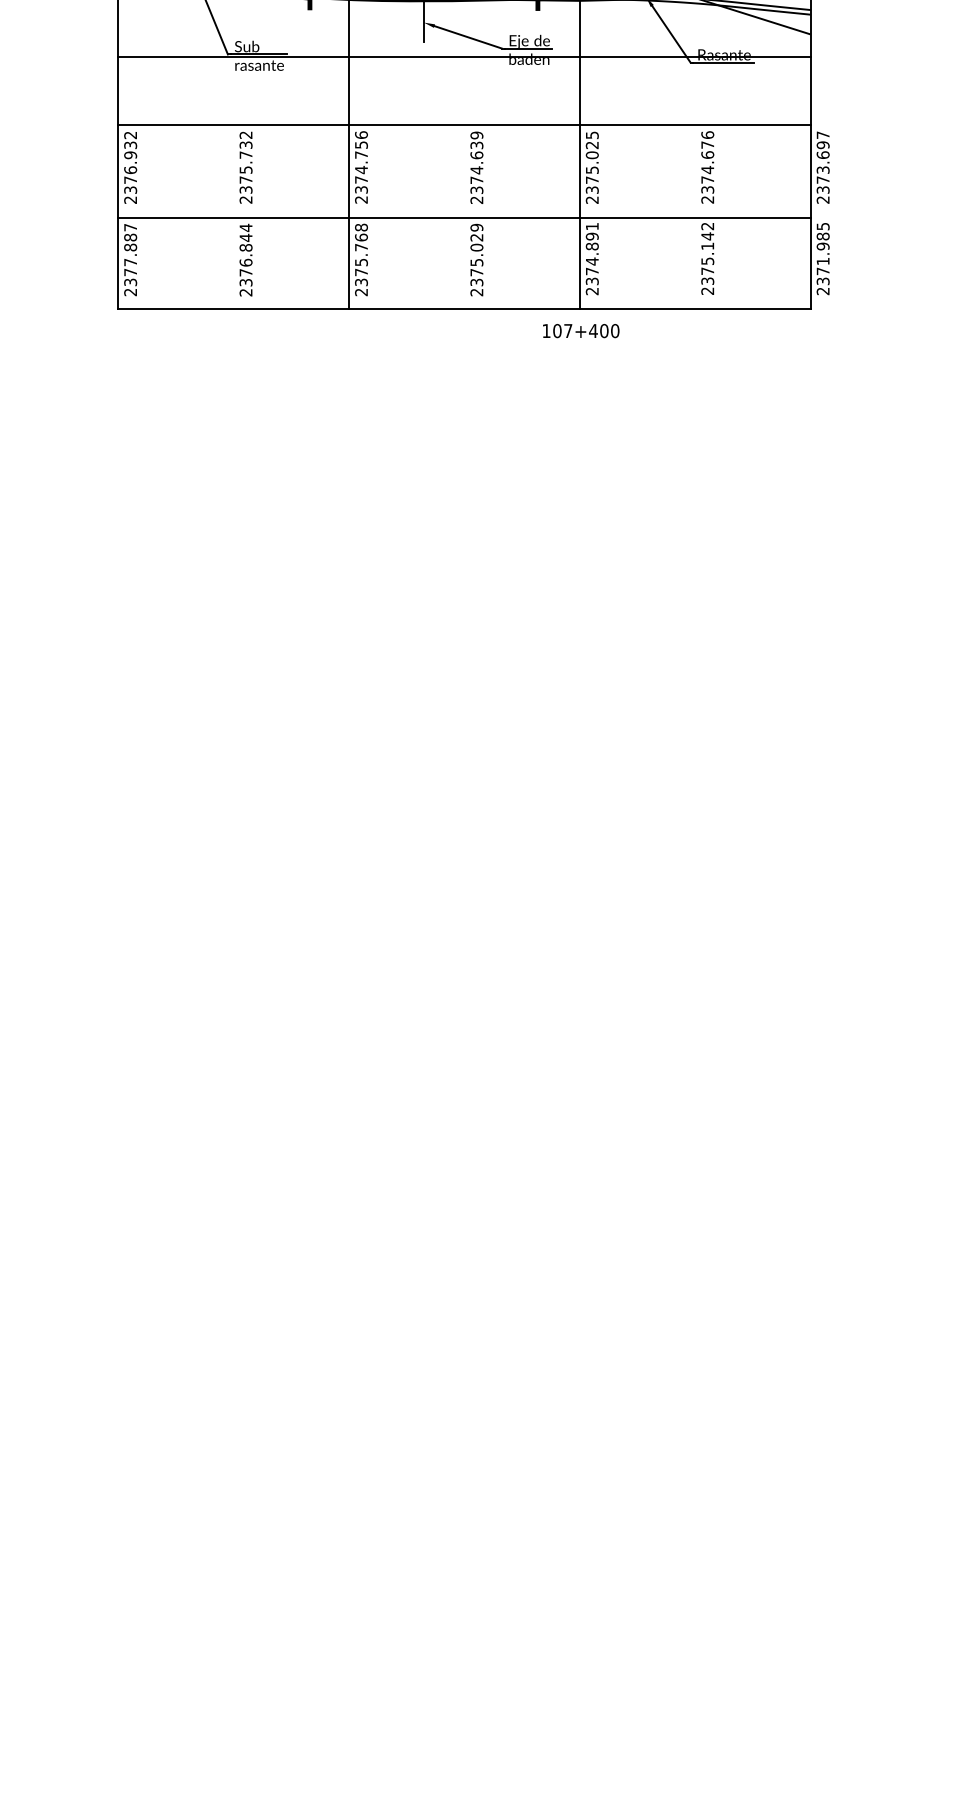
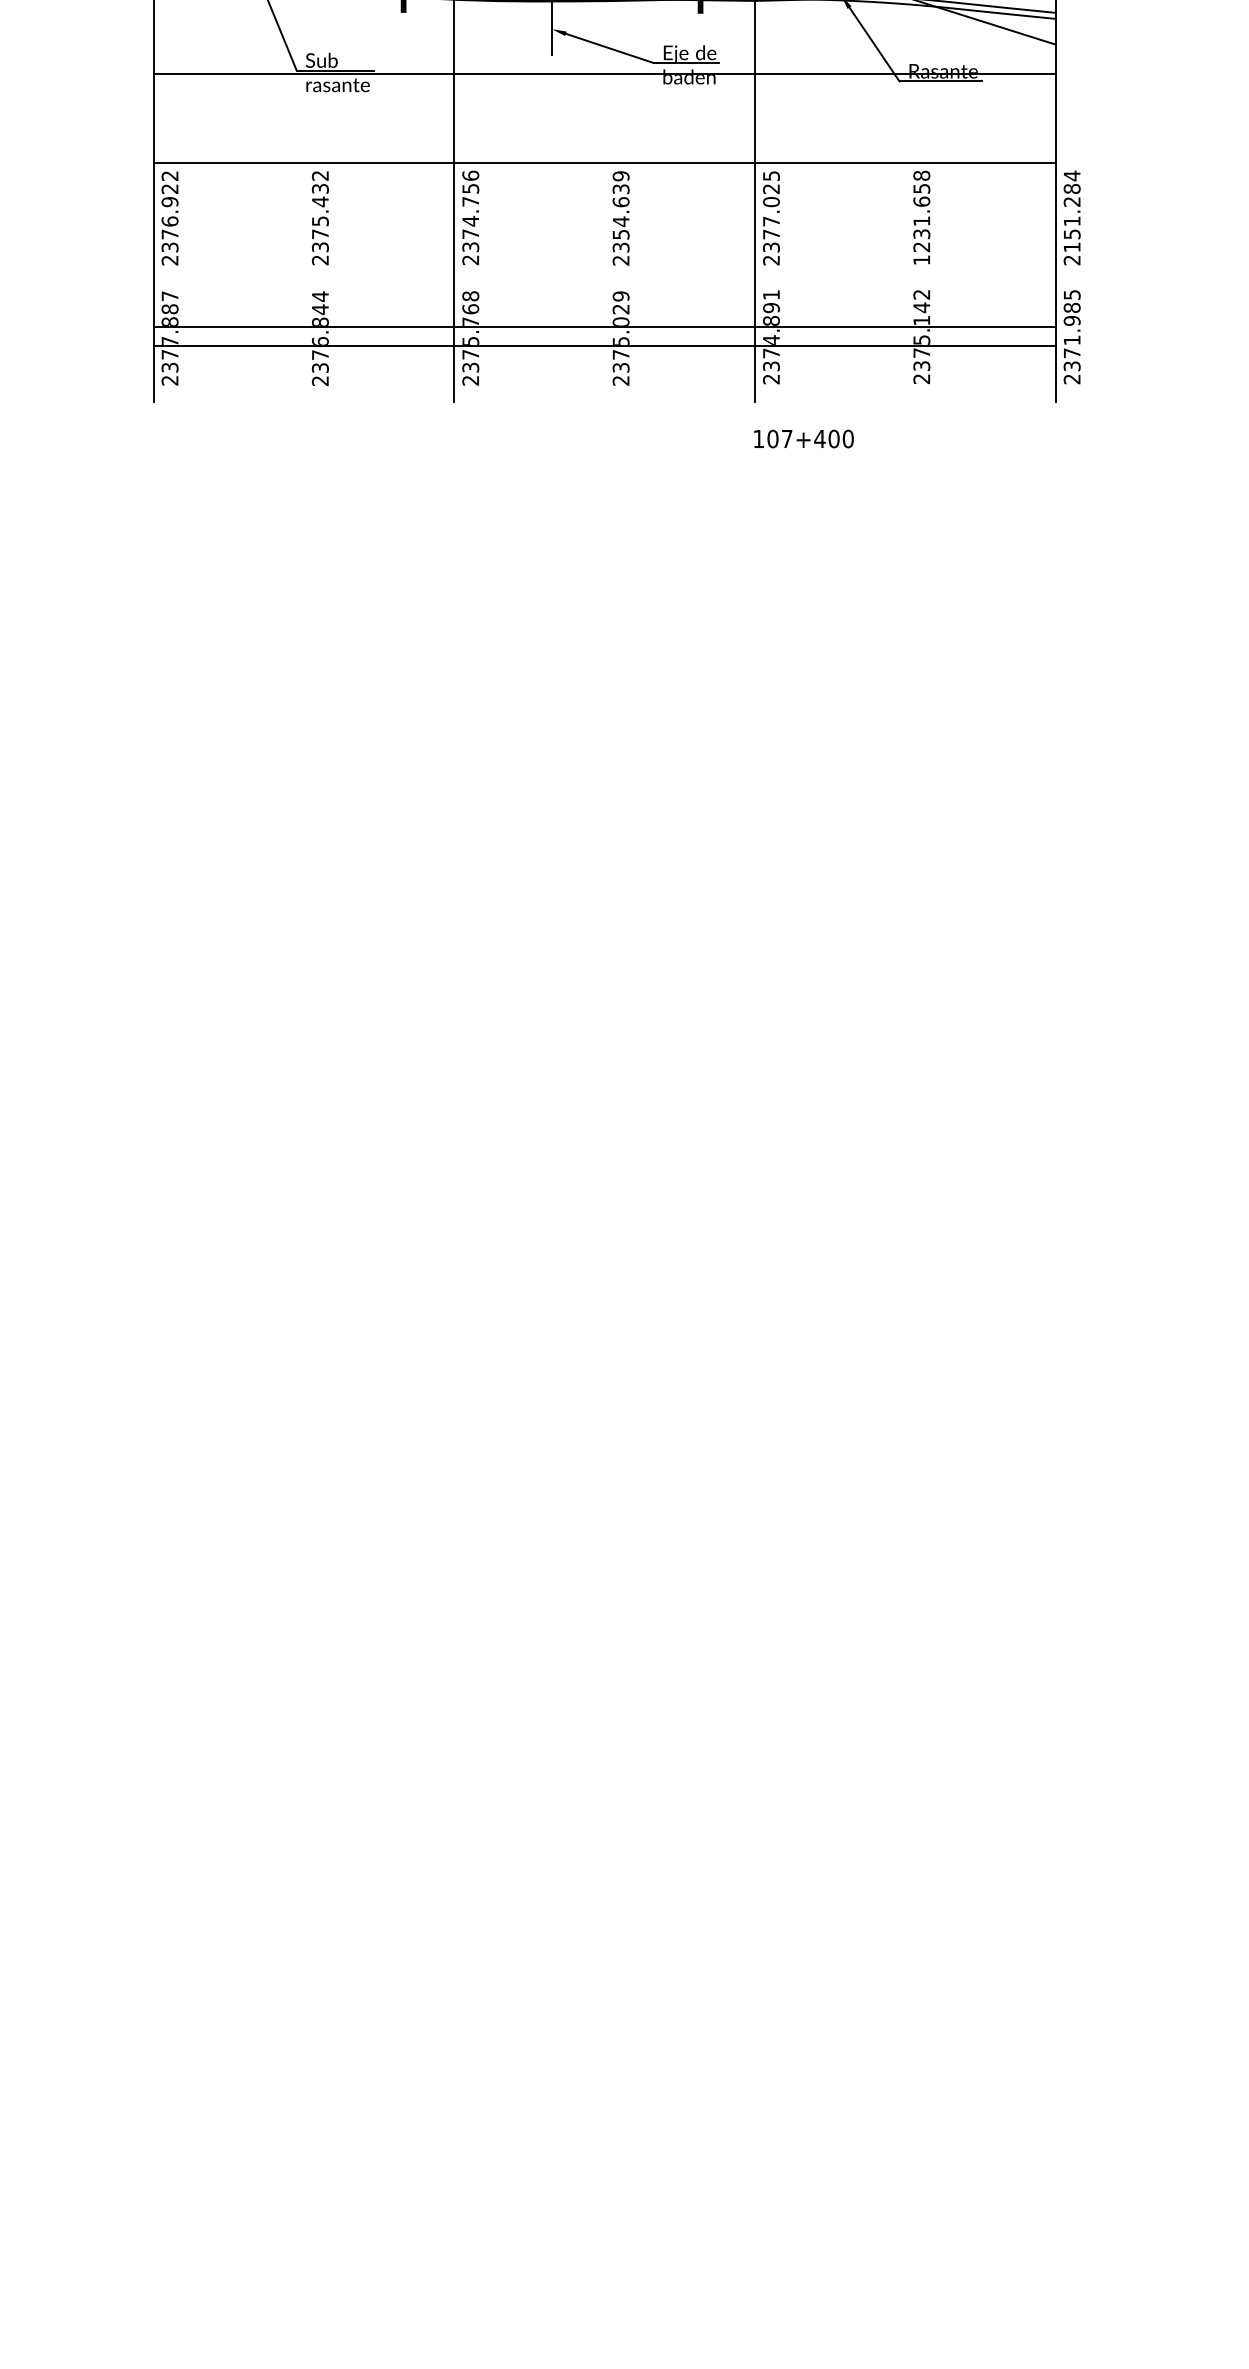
text: (130, 144) -> (170, 188), 2376.932 -> 2376.922
text: (246, 154) -> (320, 201), 2375.732 -> 2375.432
text: (822, 162) -> (1071, 211), 2373.697 -> 2151.284
text: (707, 167) -> (921, 217), 2374.676 -> 1231.658
text: (592, 170) -> (771, 221), 2375.025 -> 2377.025
text: (476, 180) -> (620, 234), 2374.639 -> 2354.639
line: (464, 217) -> (604, 345), moved
line: (464, 308) -> (604, 326), moved
text: (580, 330) -> (803, 438), moved

